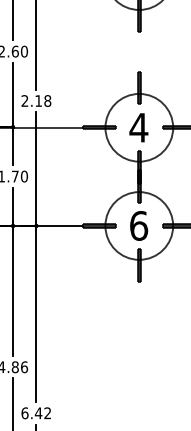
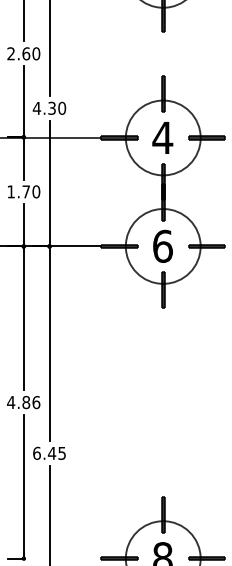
text: (36, 100) -> (49, 107), 2.18 -> 4.30
text: (47, 412) -> (61, 452), 6.42 -> 6.45

